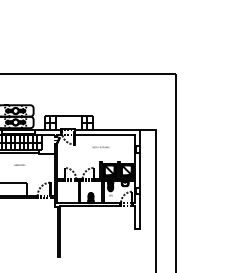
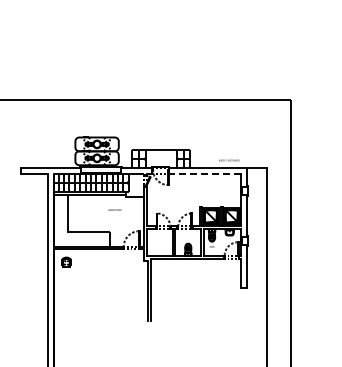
line: (105, 134) -> (205, 173), solid -> dashed
text: (101, 147) -> (229, 160), moved
text: (19, 164) -> (114, 209), moved

